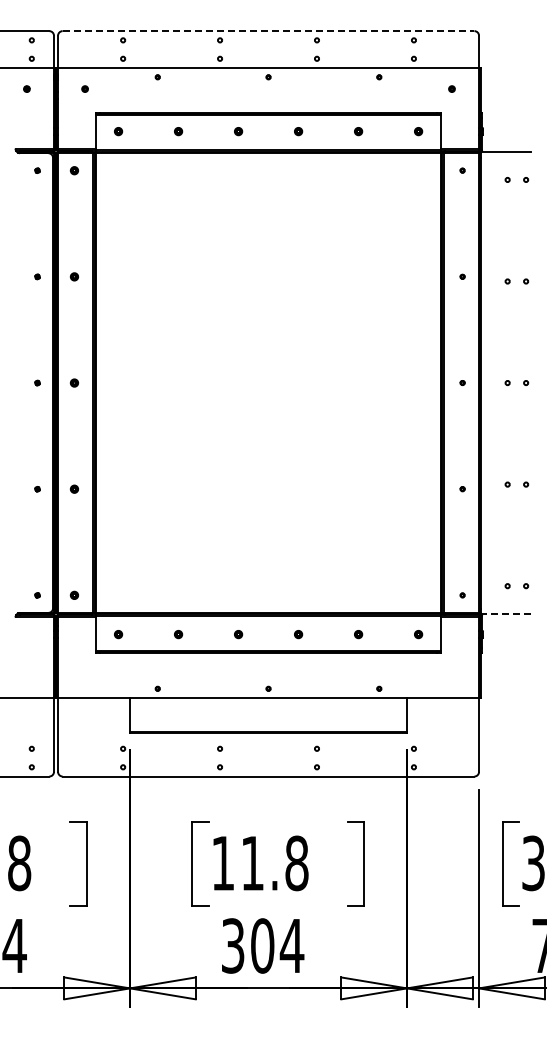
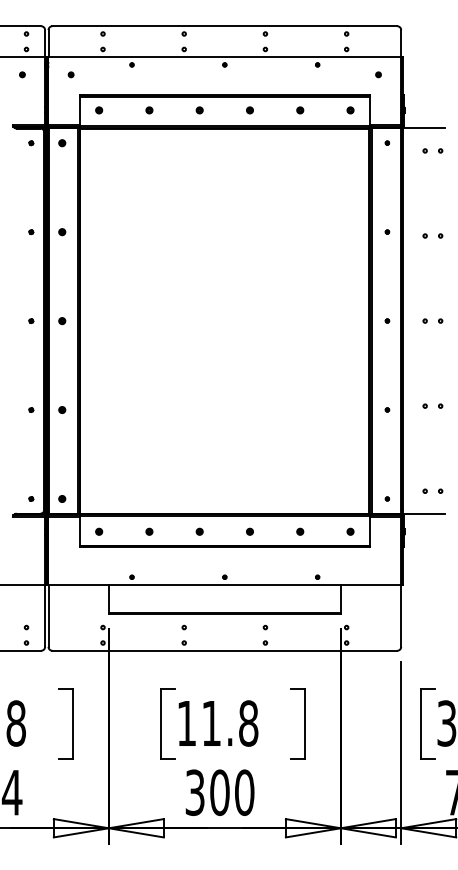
line: (268, 31) -> (224, 26), dashed -> solid
line: (504, 613) -> (422, 514), dashed -> solid
text: (291, 945) -> (244, 792), 304 -> 300

